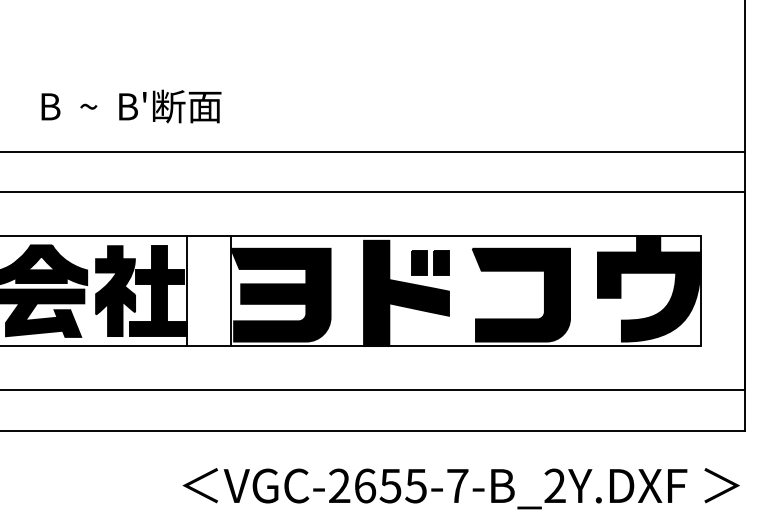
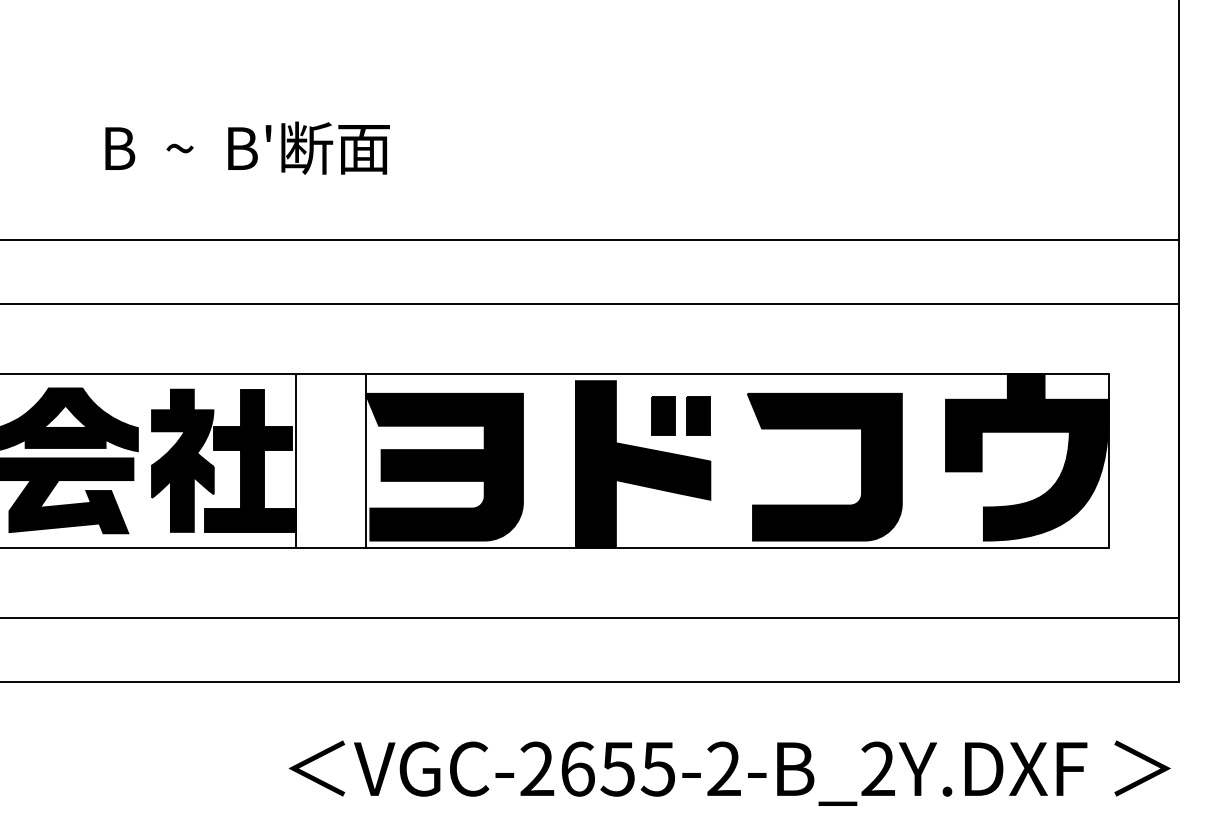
text: (131, 106) -> (247, 148), moved
text: (457, 485) -> (723, 768), VGC-2655-7-B_2Y.DXF -> VGC-2655-2-B_2Y.DXF

